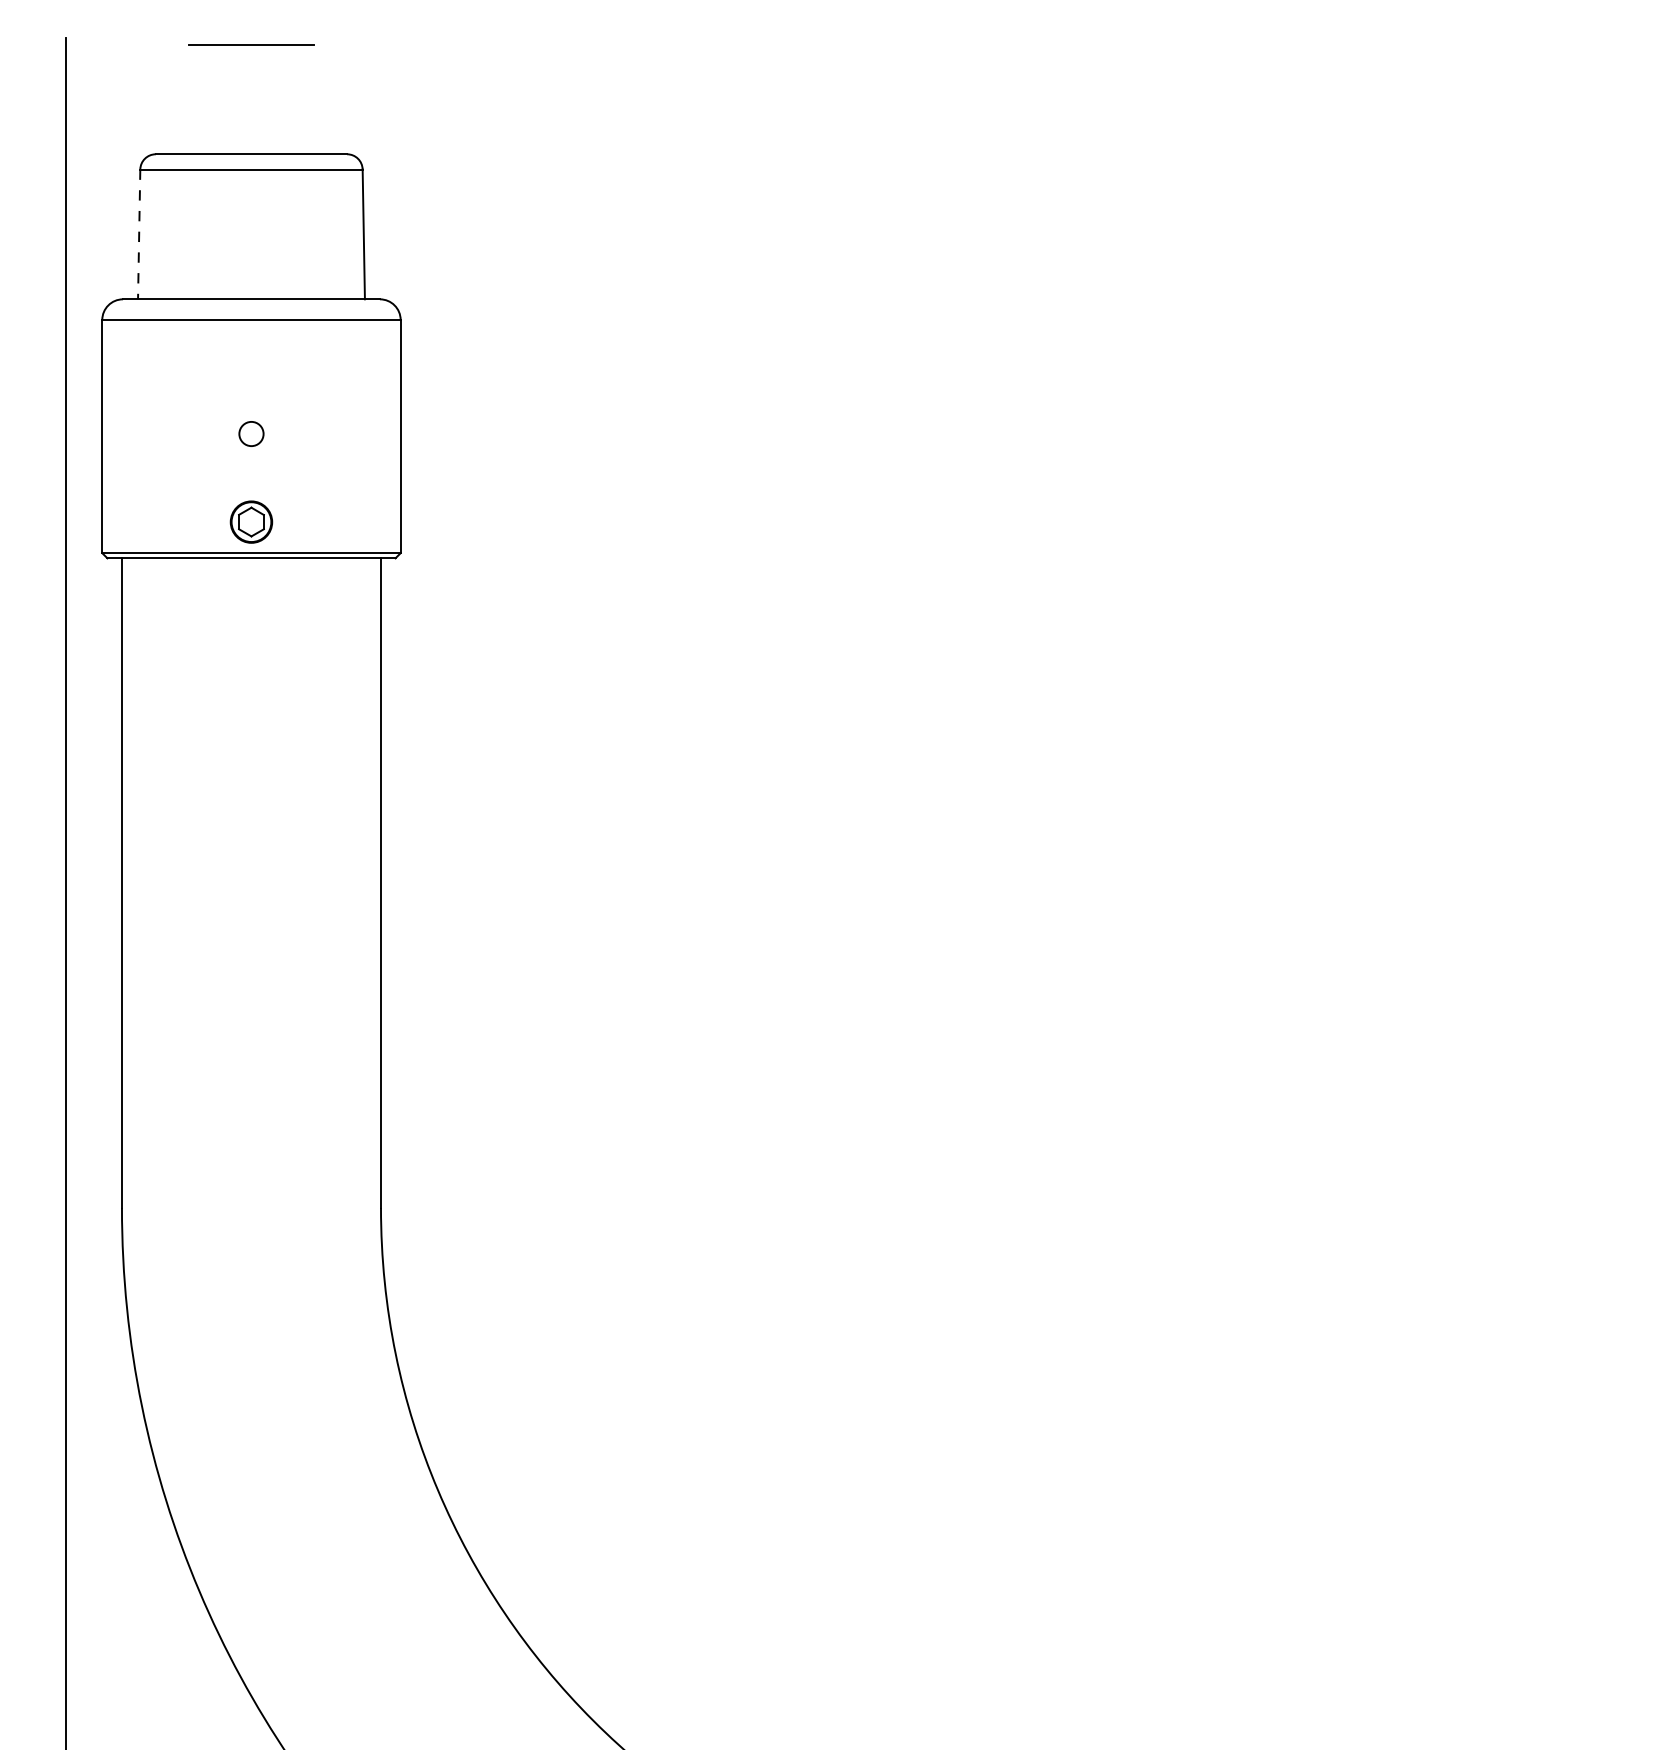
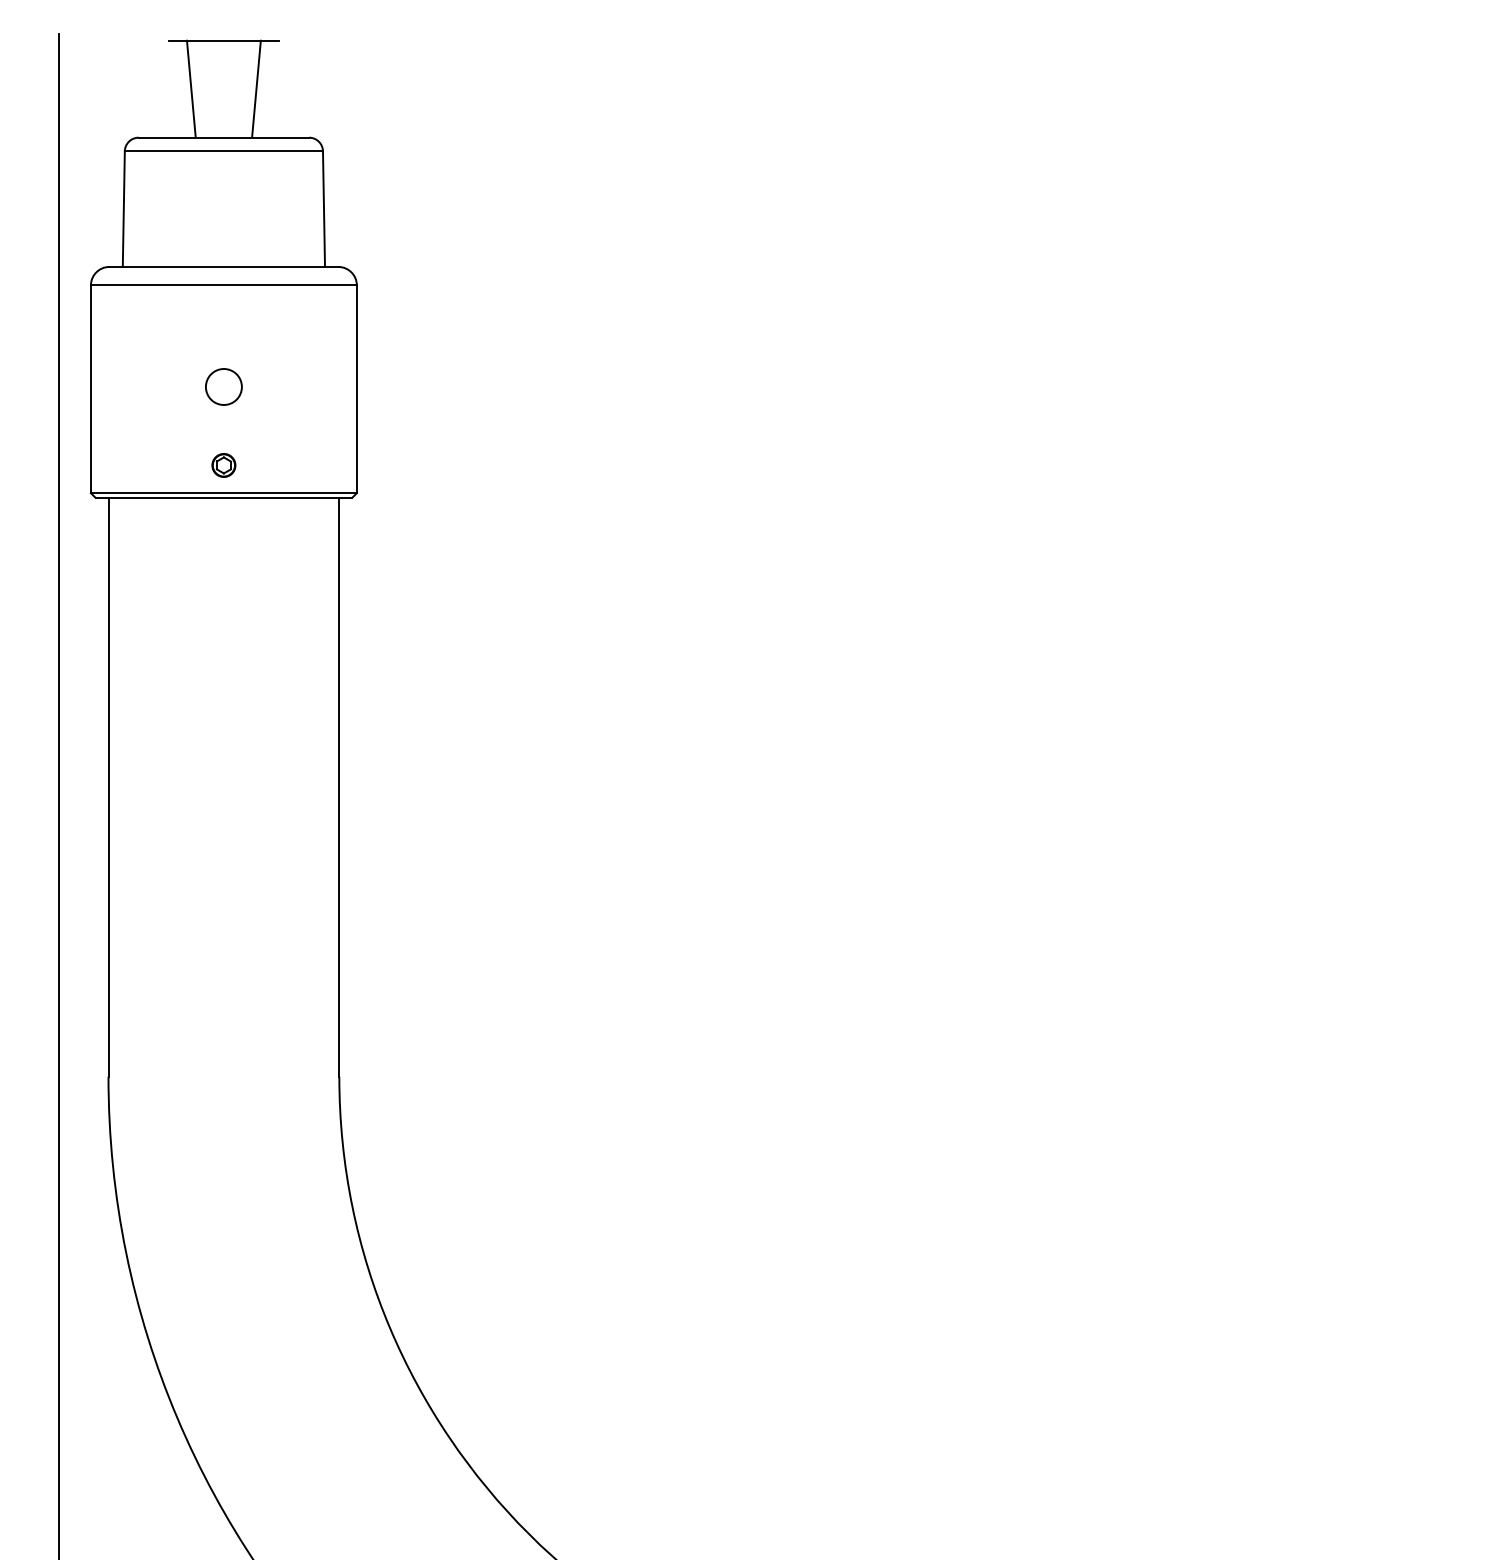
line: (214, 99) -> (190, 88), added
line: (287, 99) -> (256, 88), added
line: (139, 234) -> (124, 209), dashed -> solid
circle: (251, 433) -> (223, 386), size x1.67
part: (251, 521) -> (223, 464), size x0.62

